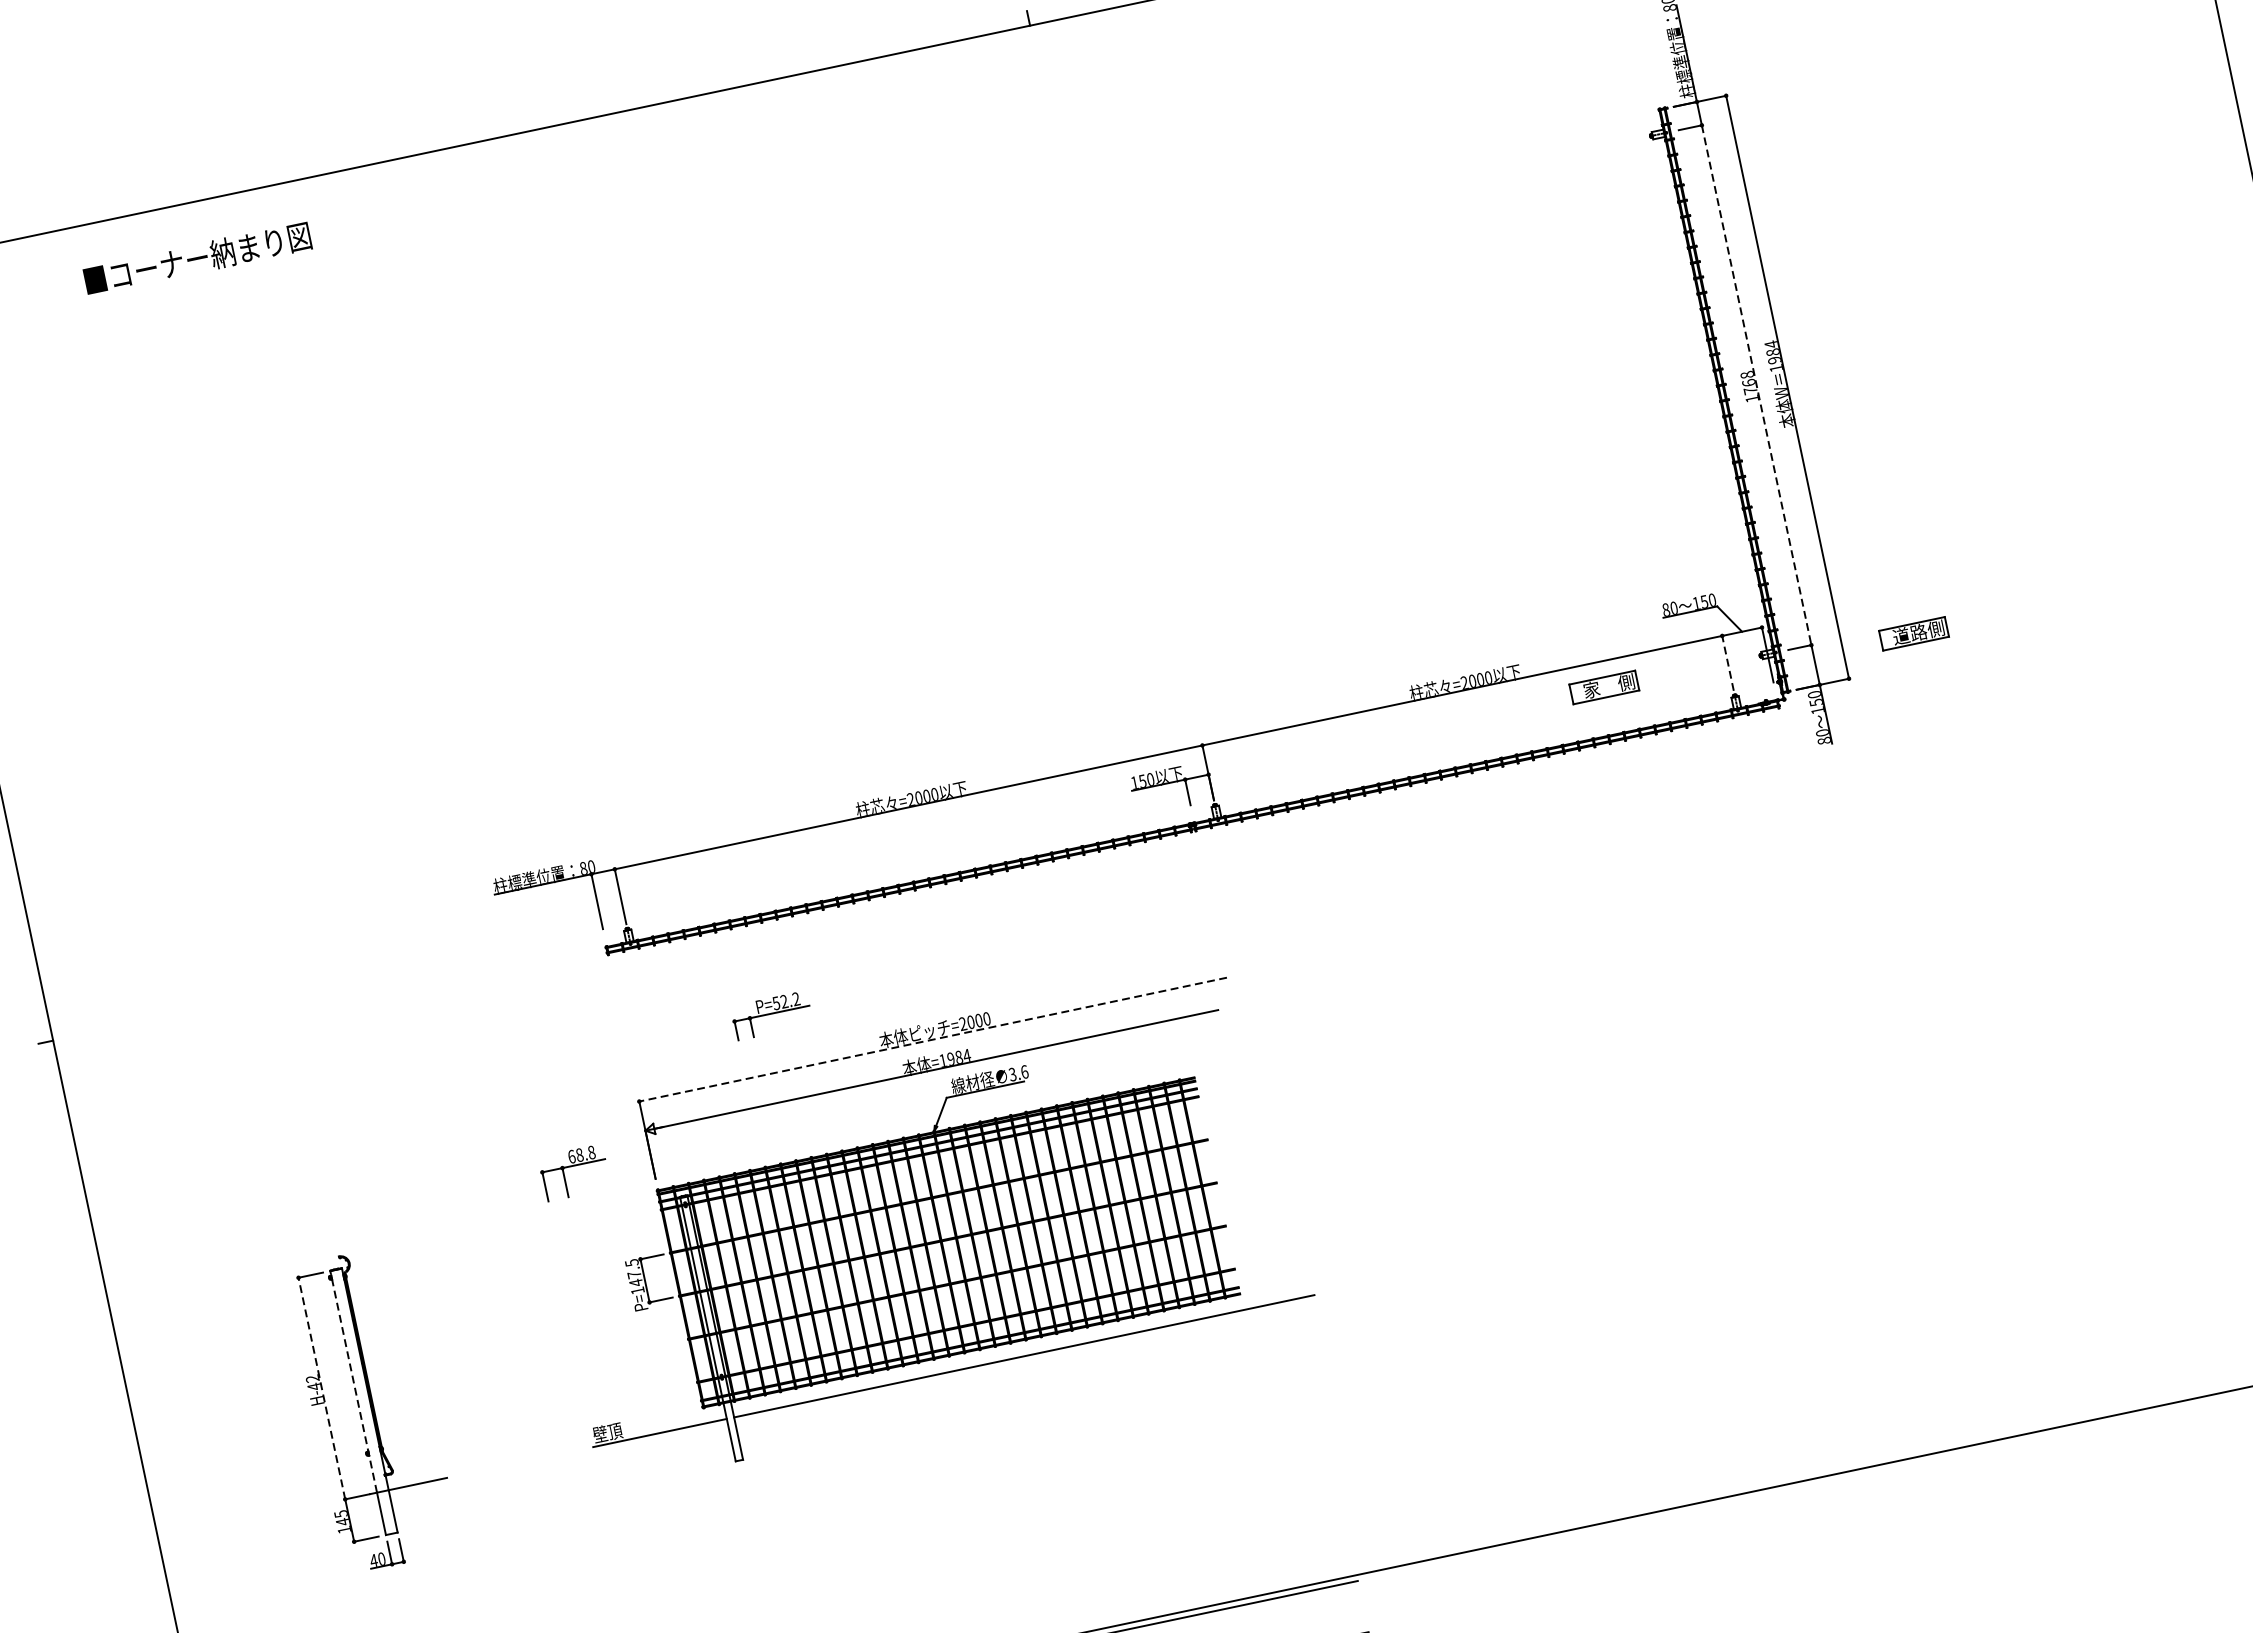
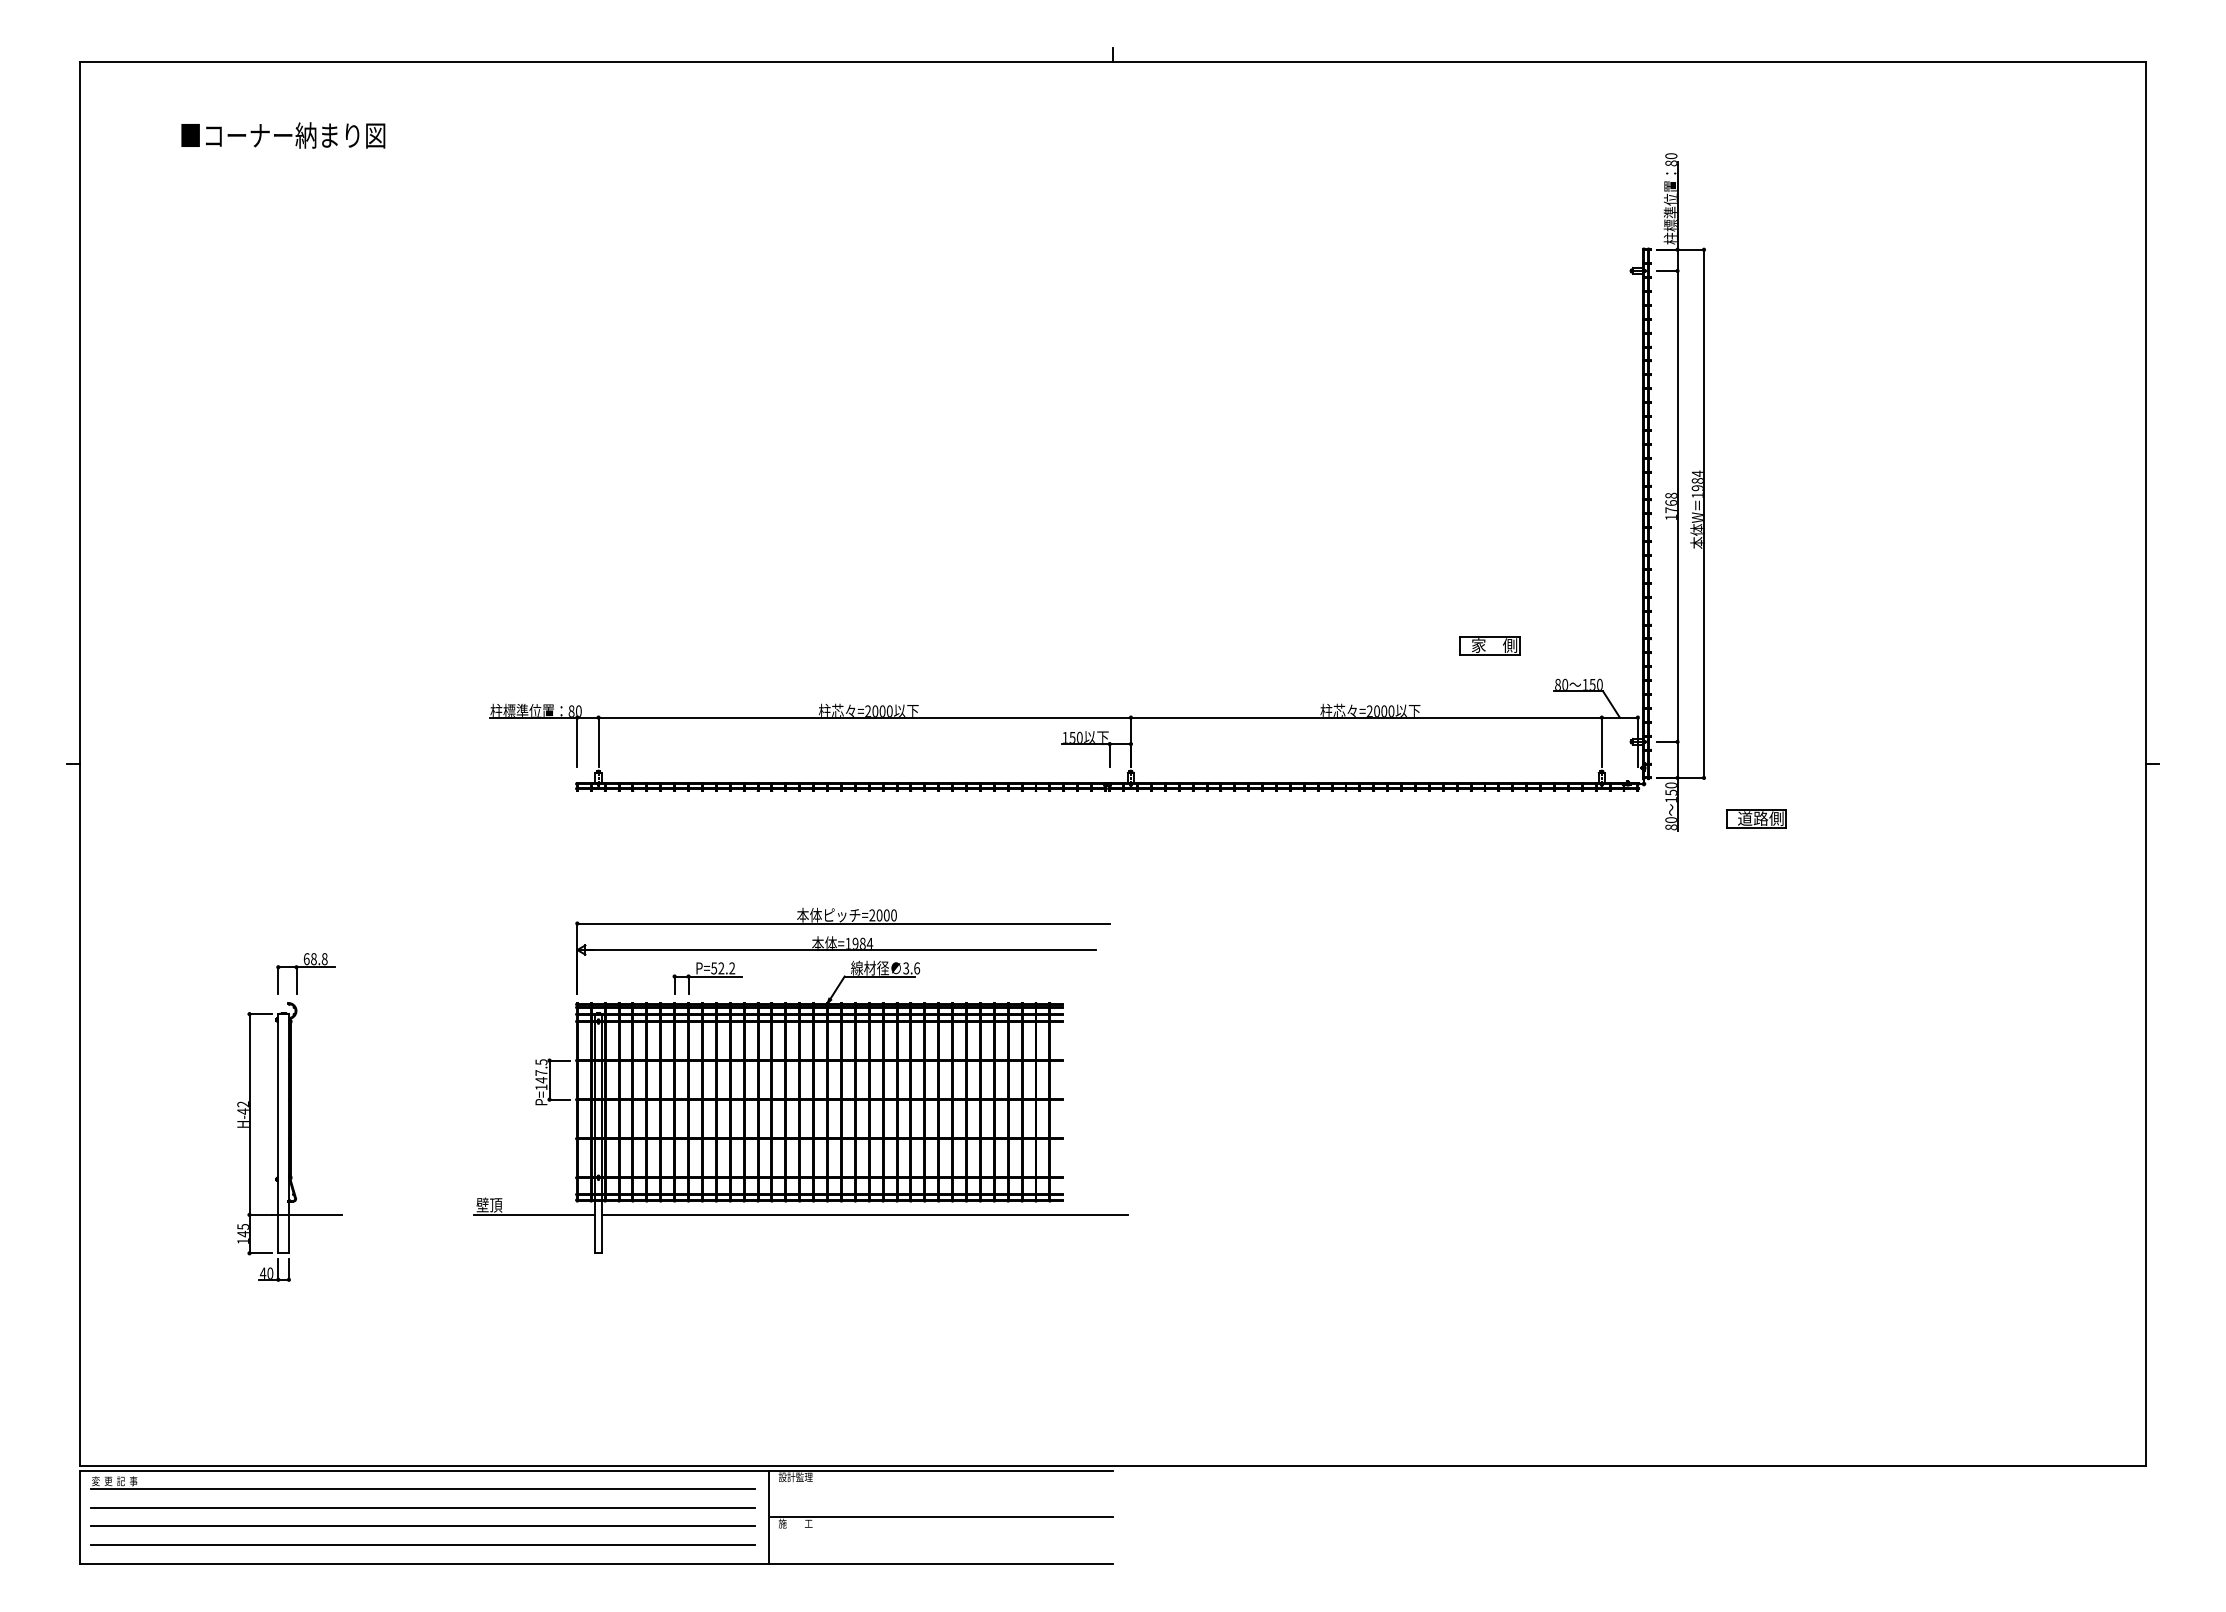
text: (197, 258) -> (283, 135), moved
line: (1756, 385) -> (1677, 506), dashed -> solid
part: (1913, 633) -> (1756, 818), moved
line: (1727, 663) -> (1601, 742), dashed -> solid
part: (1603, 687) -> (1489, 645), moved
part: (771, 1016) -> (707, 978), moved
line: (933, 1039) -> (843, 923), dashed -> solid
part: (573, 1172) -> (305, 973), moved
line: (353, 1381) -> (278, 1114), dashed -> solid
line: (321, 1388) -> (249, 1114), dashed -> solid

